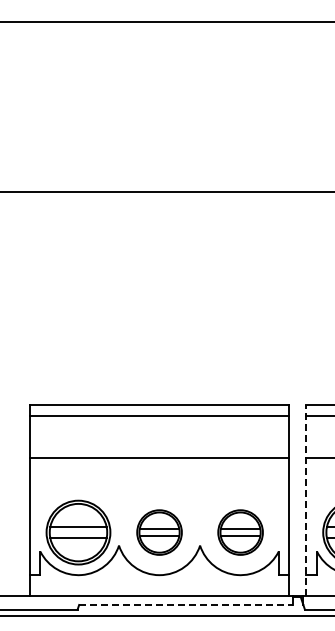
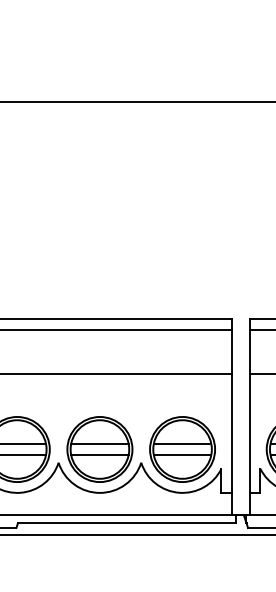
line: (306, 500) -> (249, 416), dashed -> solid
part: (159, 532) -> (99, 449), size x1.43
part: (240, 532) -> (182, 449), size x1.43
line: (185, 604) -> (126, 522), dashed -> solid

